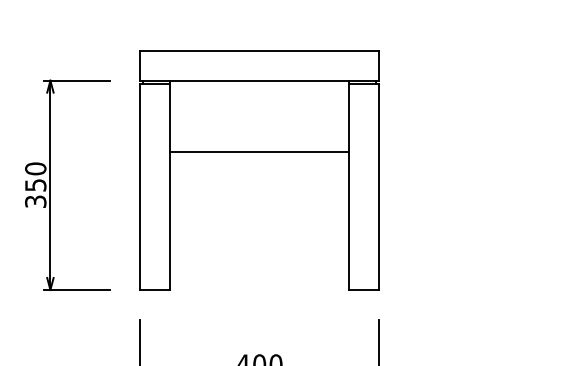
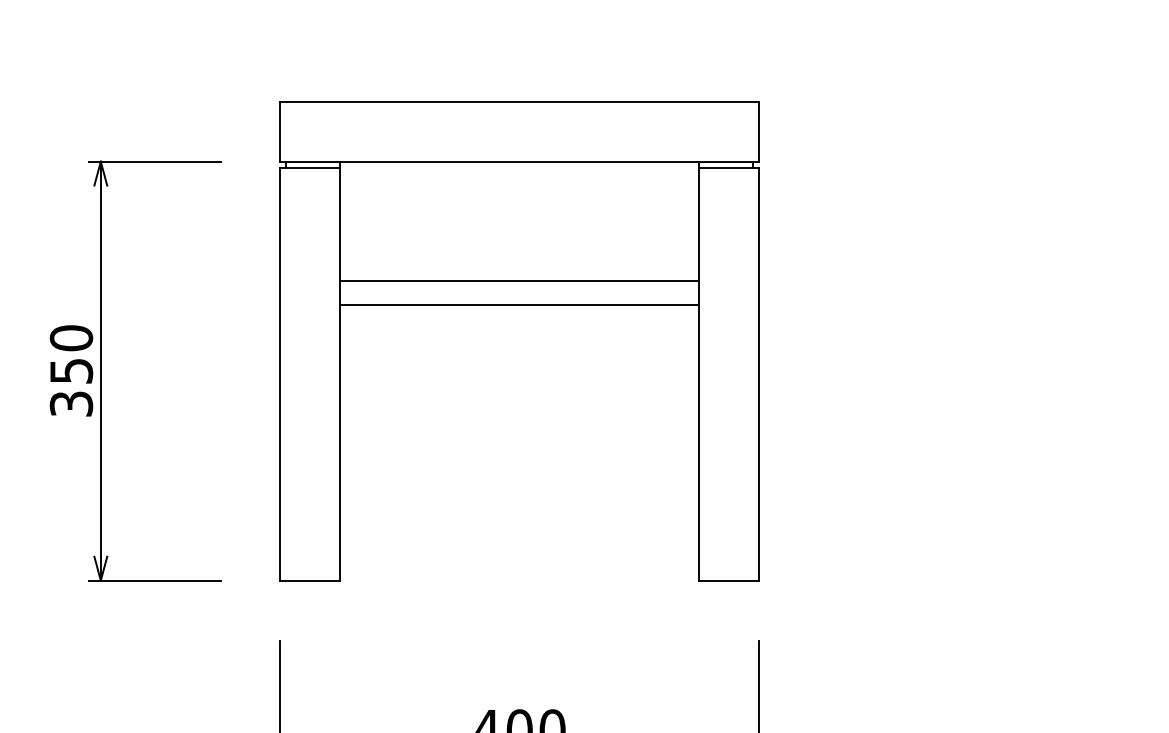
line: (259, 140) -> (519, 281), added

